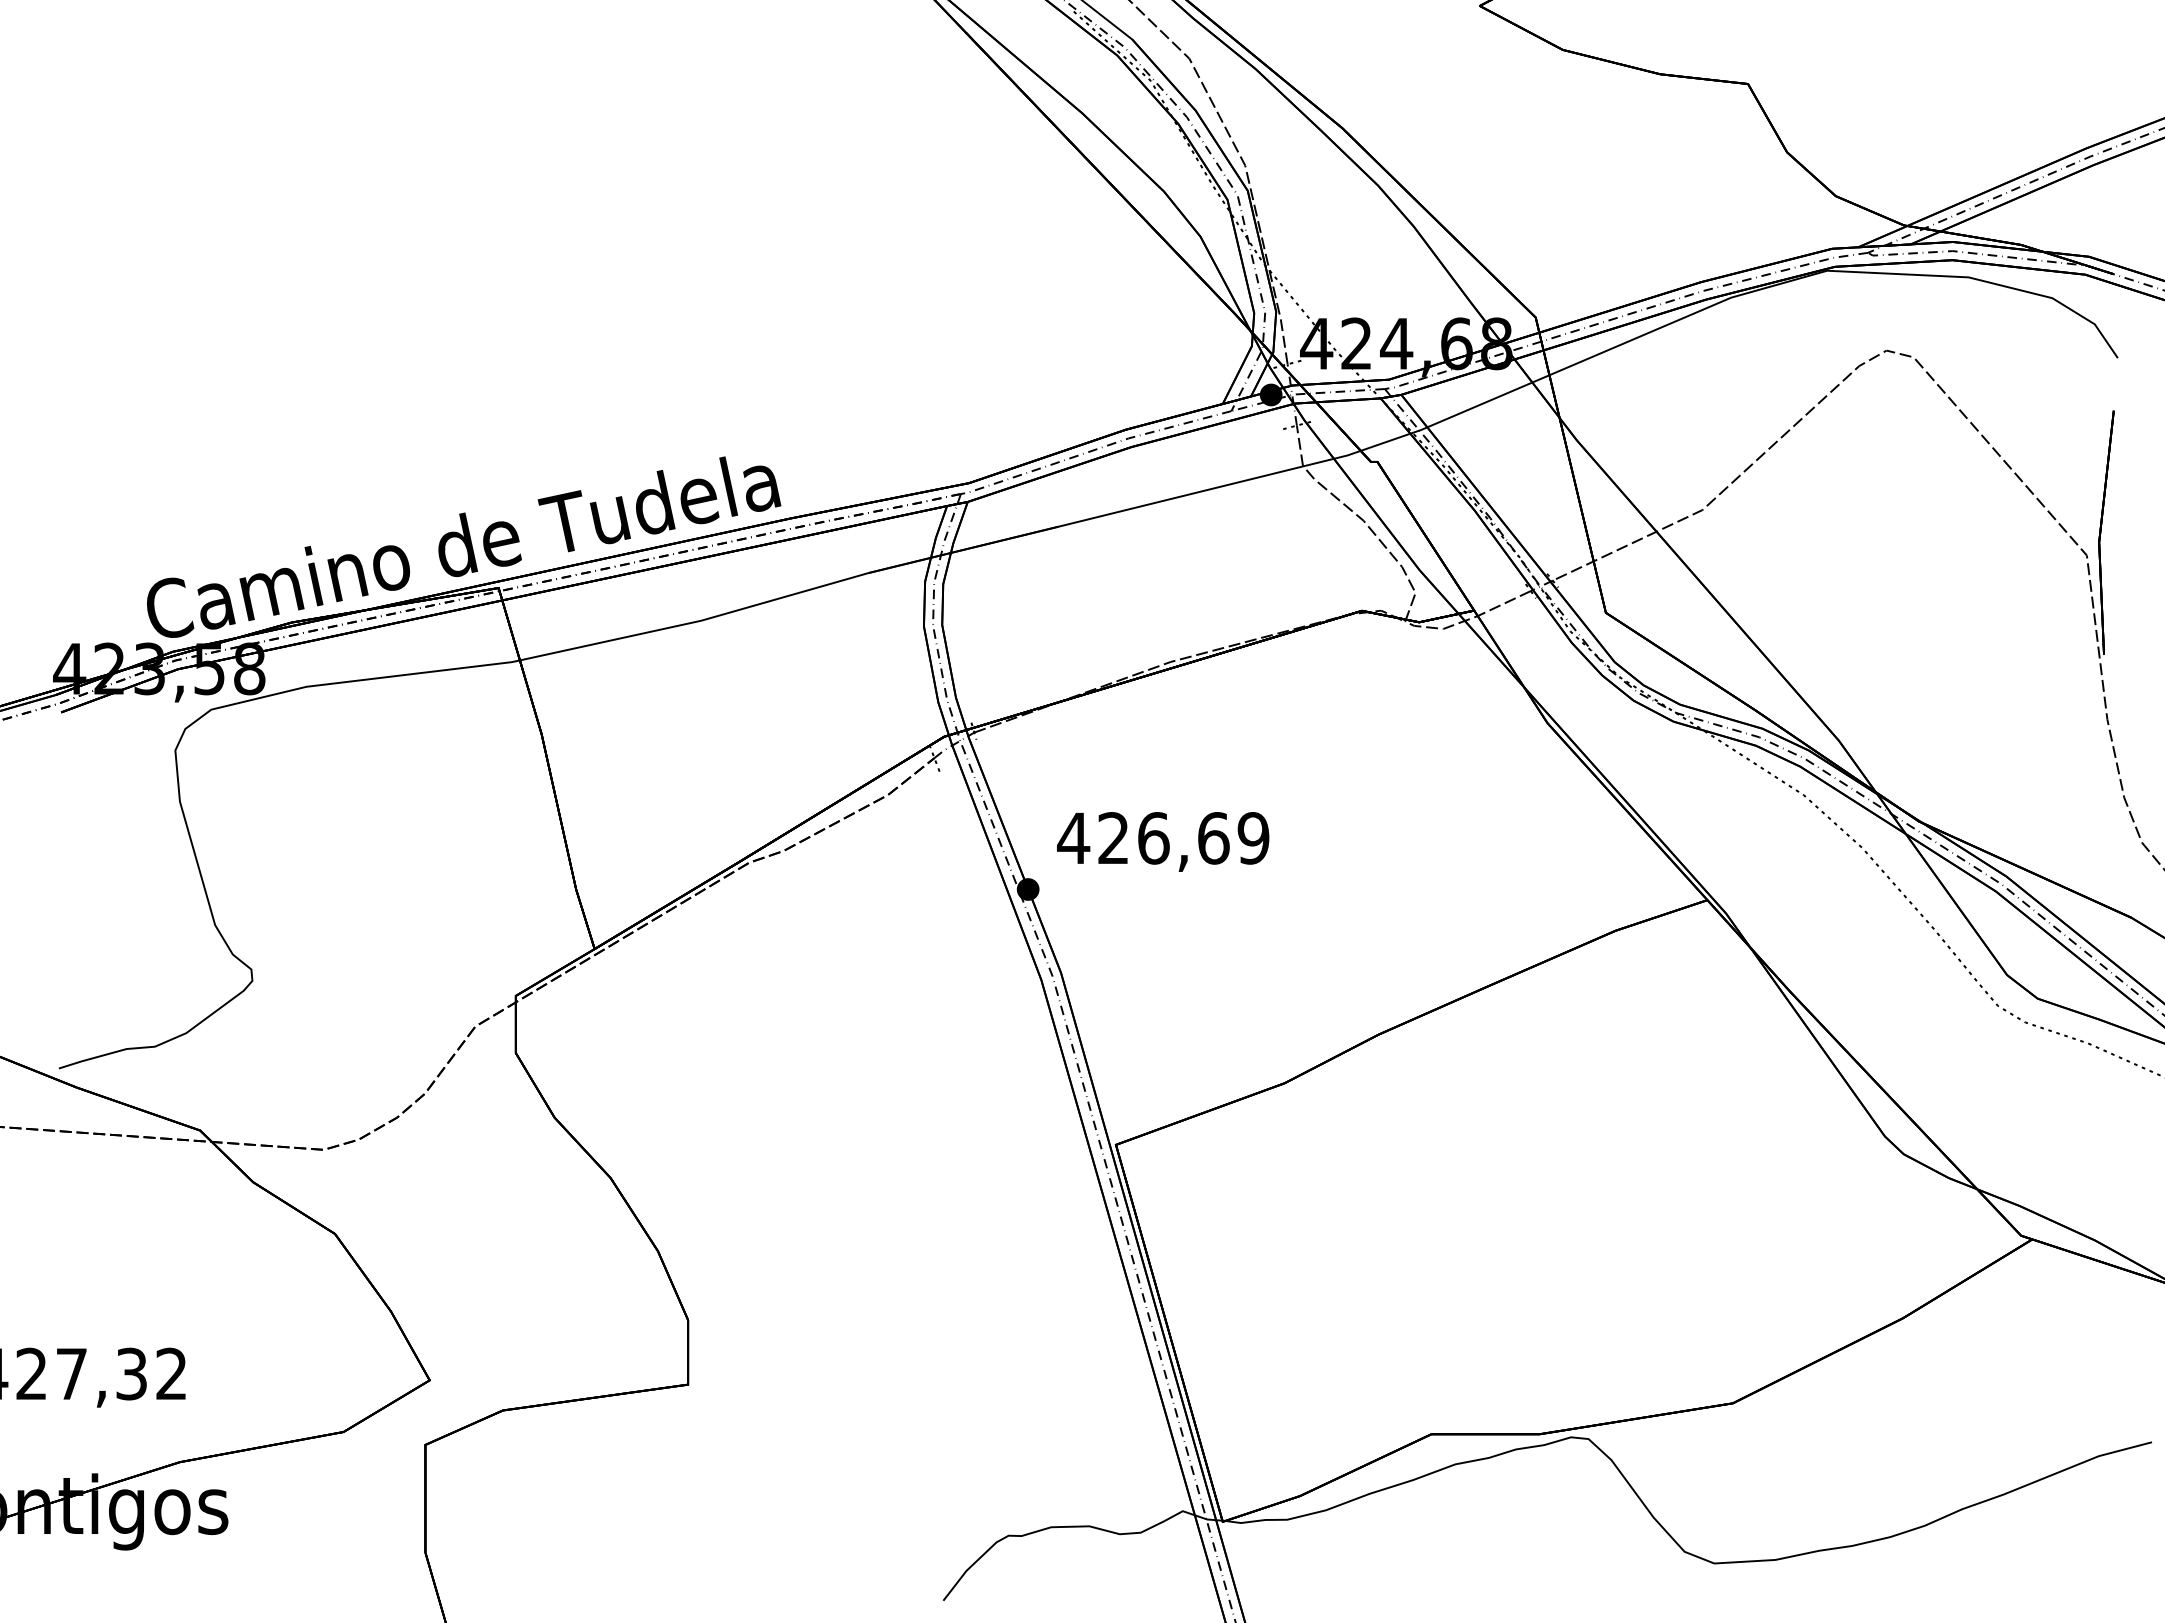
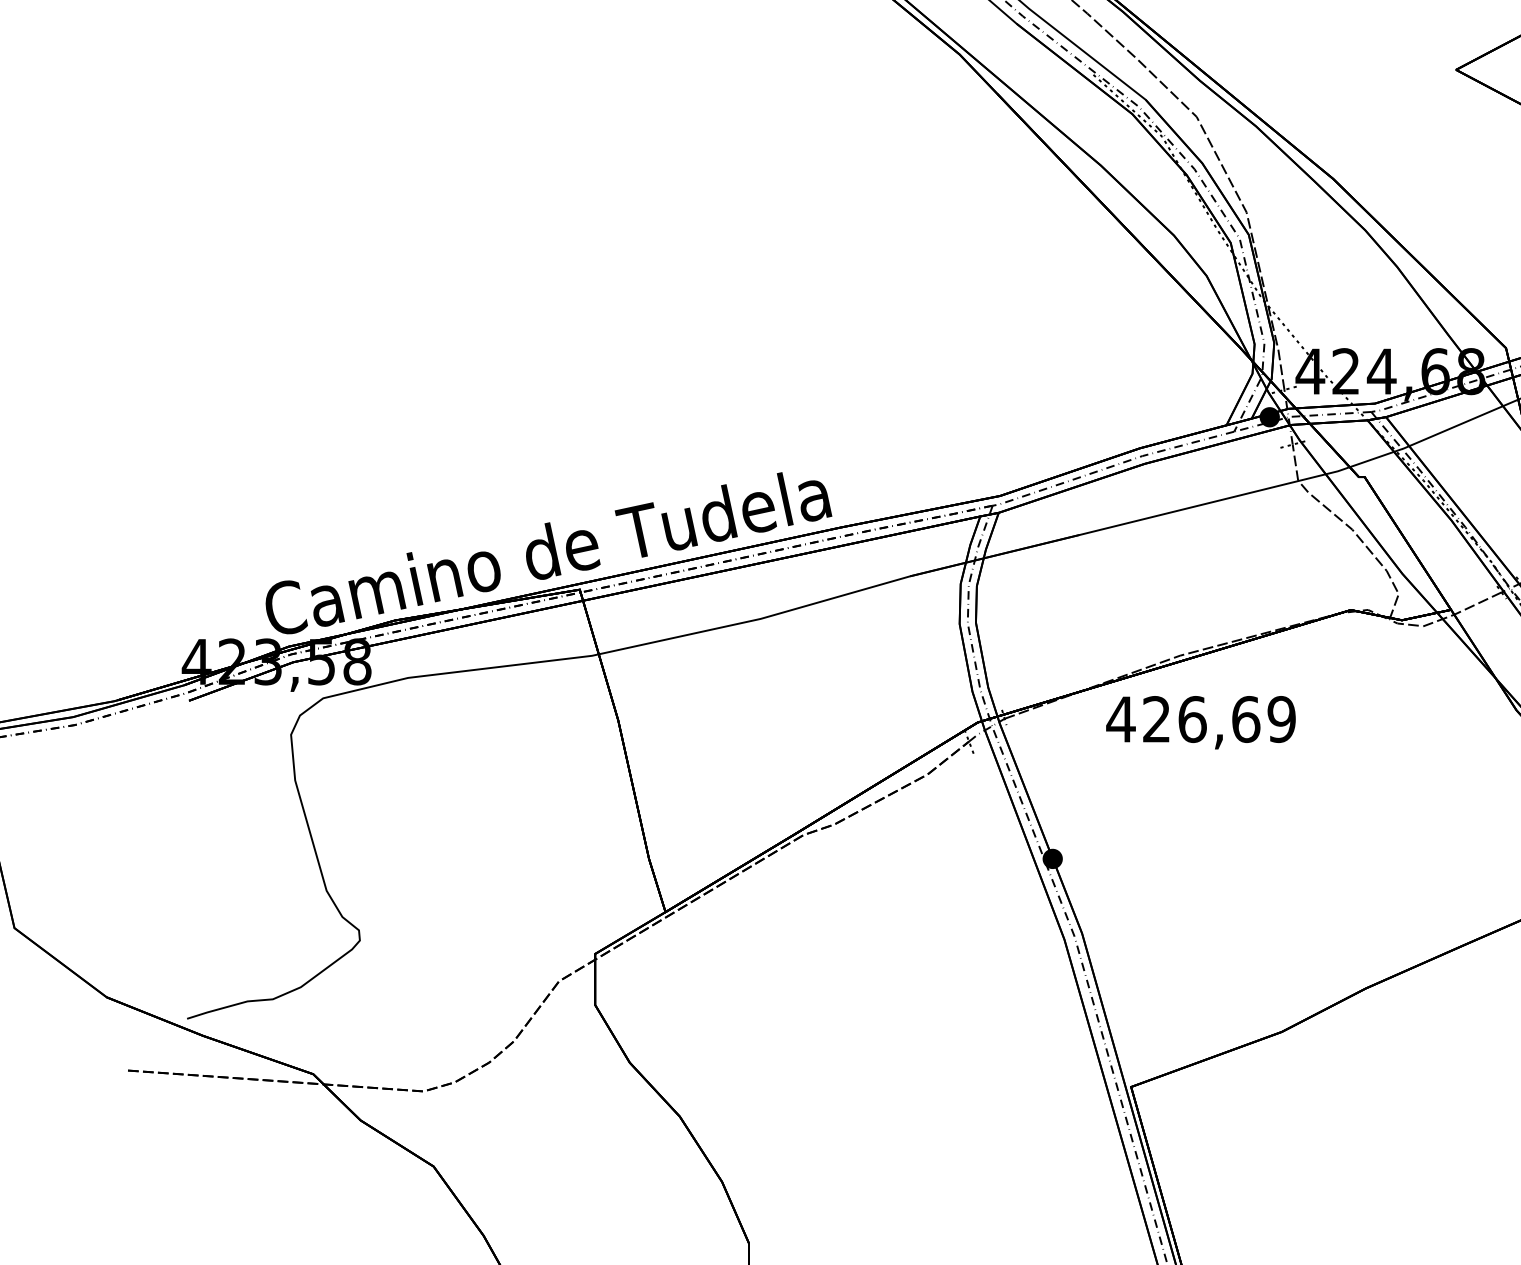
text: (1163, 841) -> (1201, 722), moved

